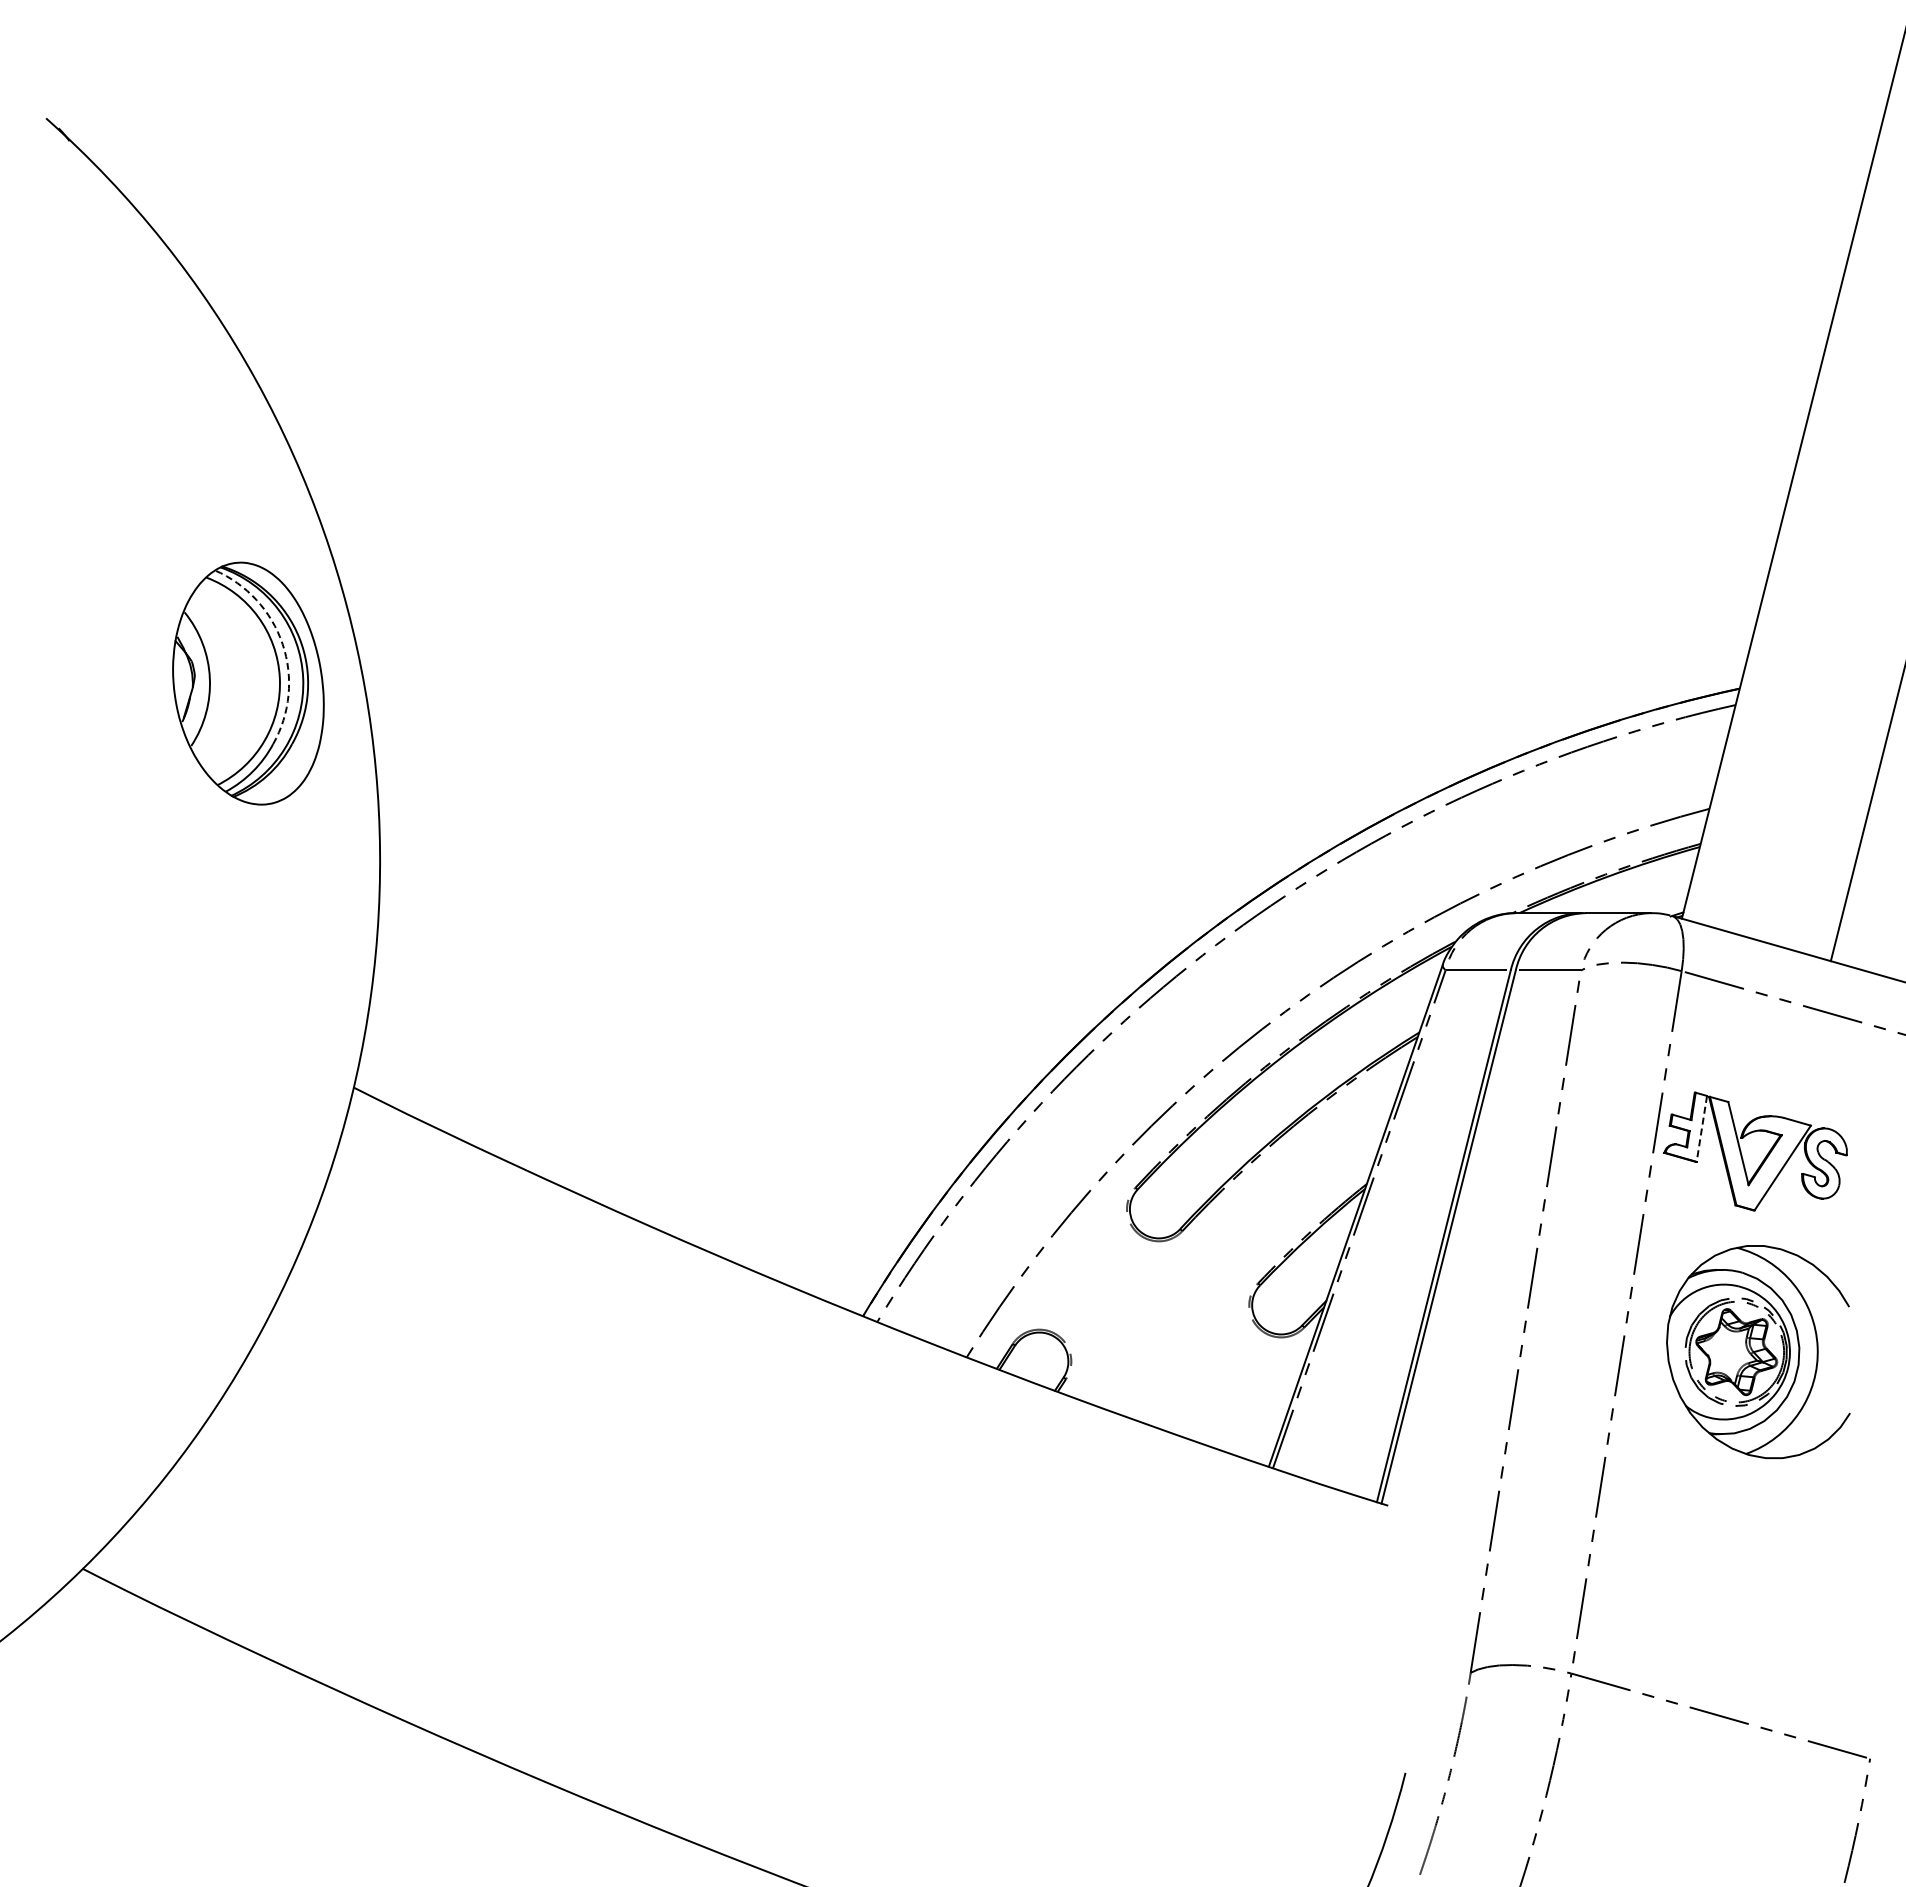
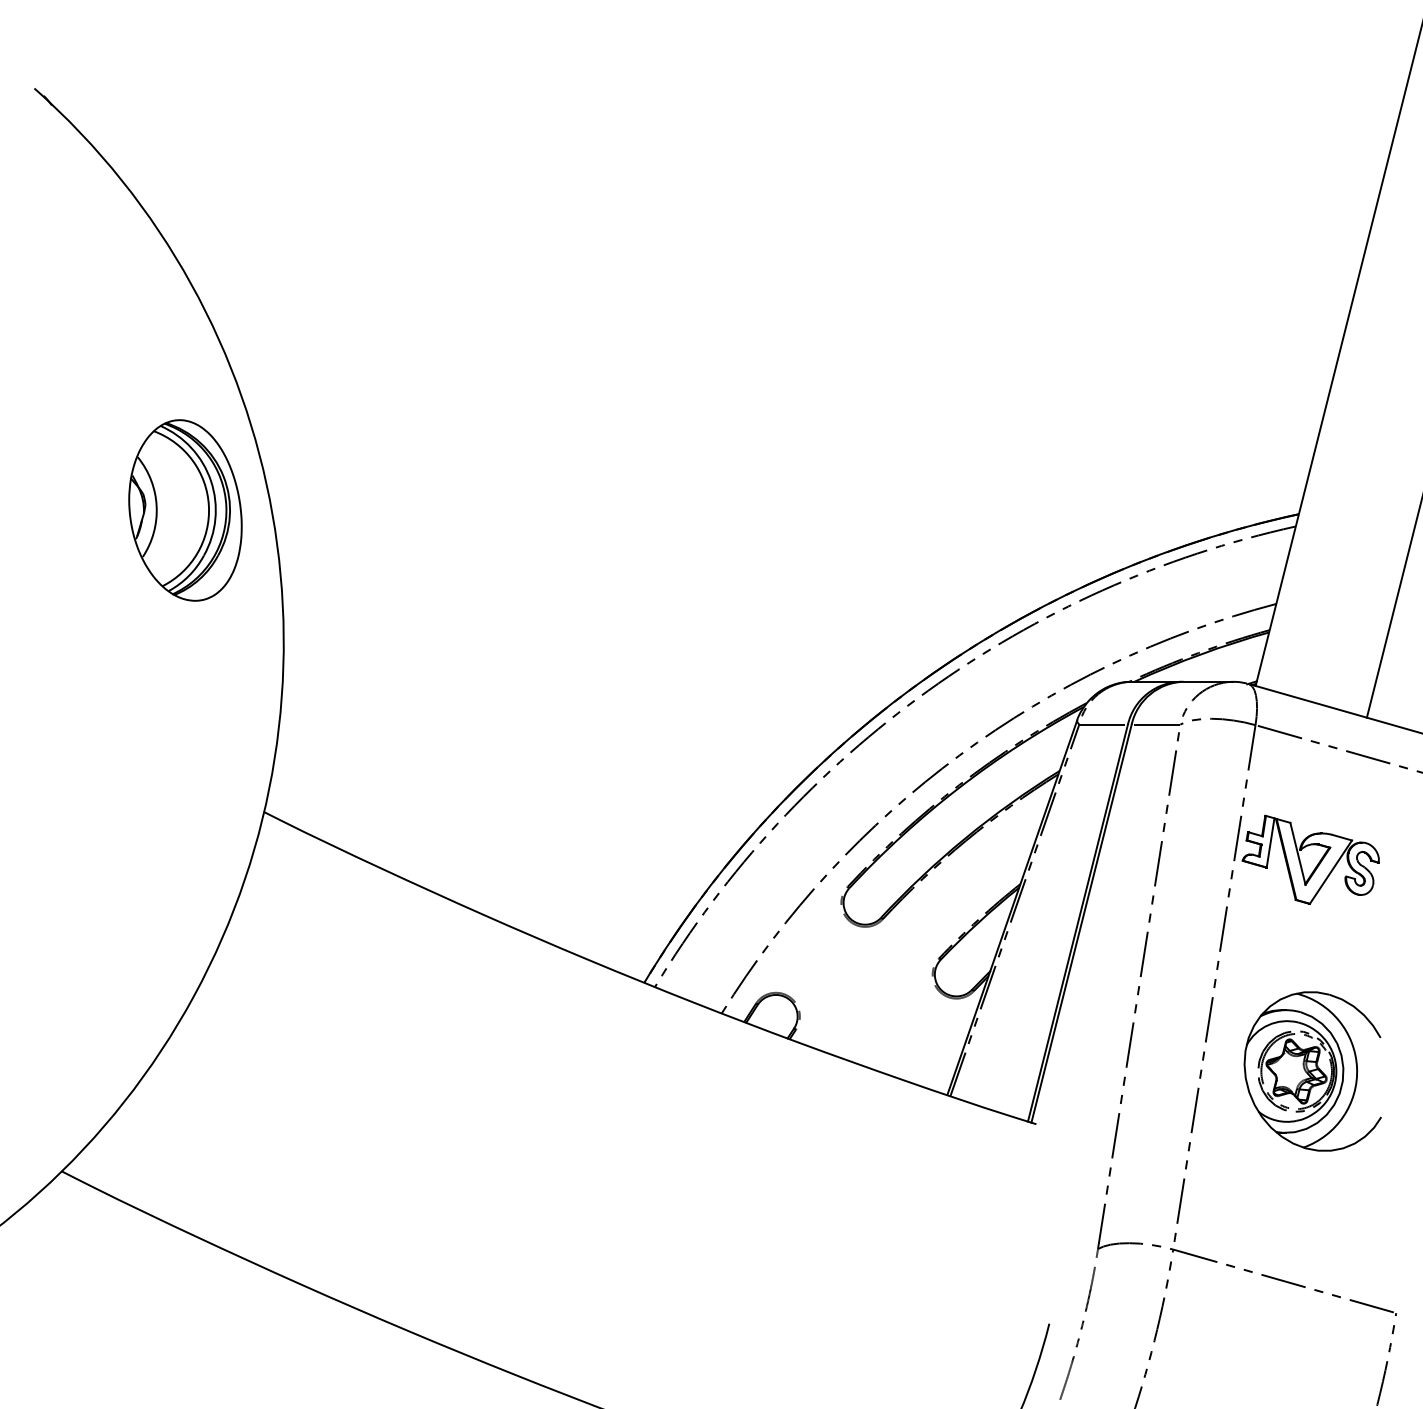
arc: (282, 644) -> (210, 481), dashed -> solid
line: (1701, 1129) -> (1270, 843), dashed -> solid
part: (1758, 1351) -> (1312, 1071), moved

